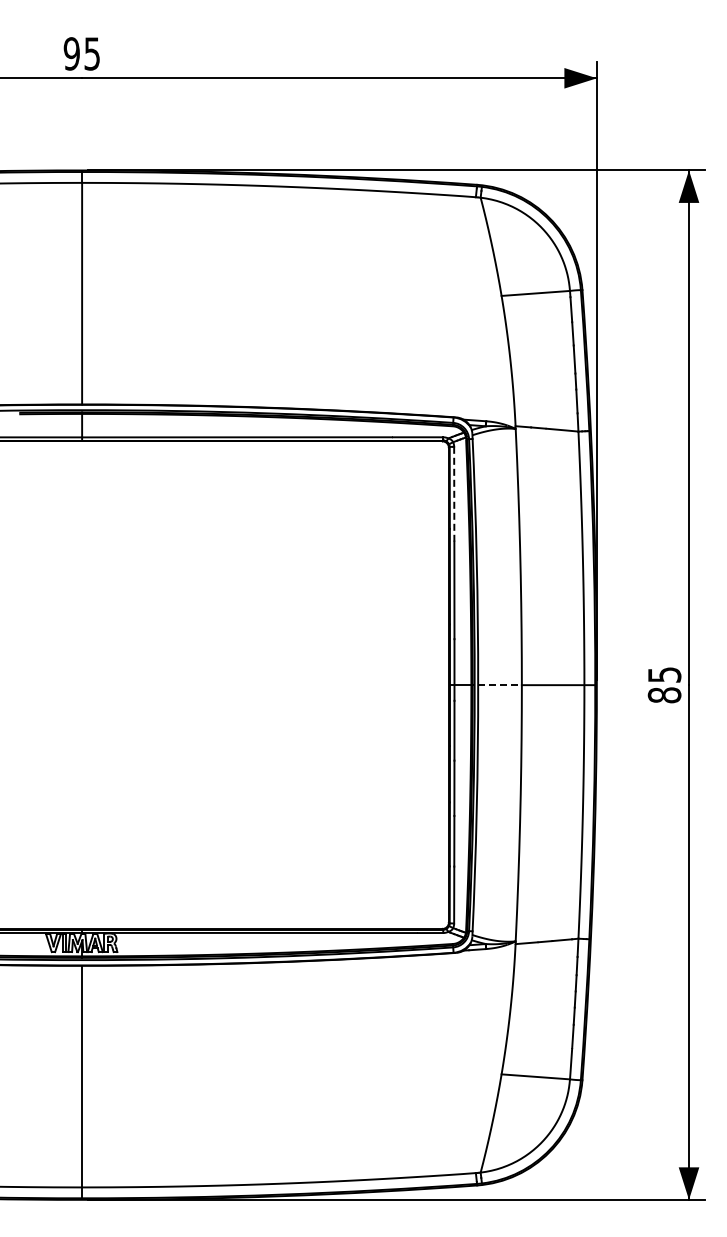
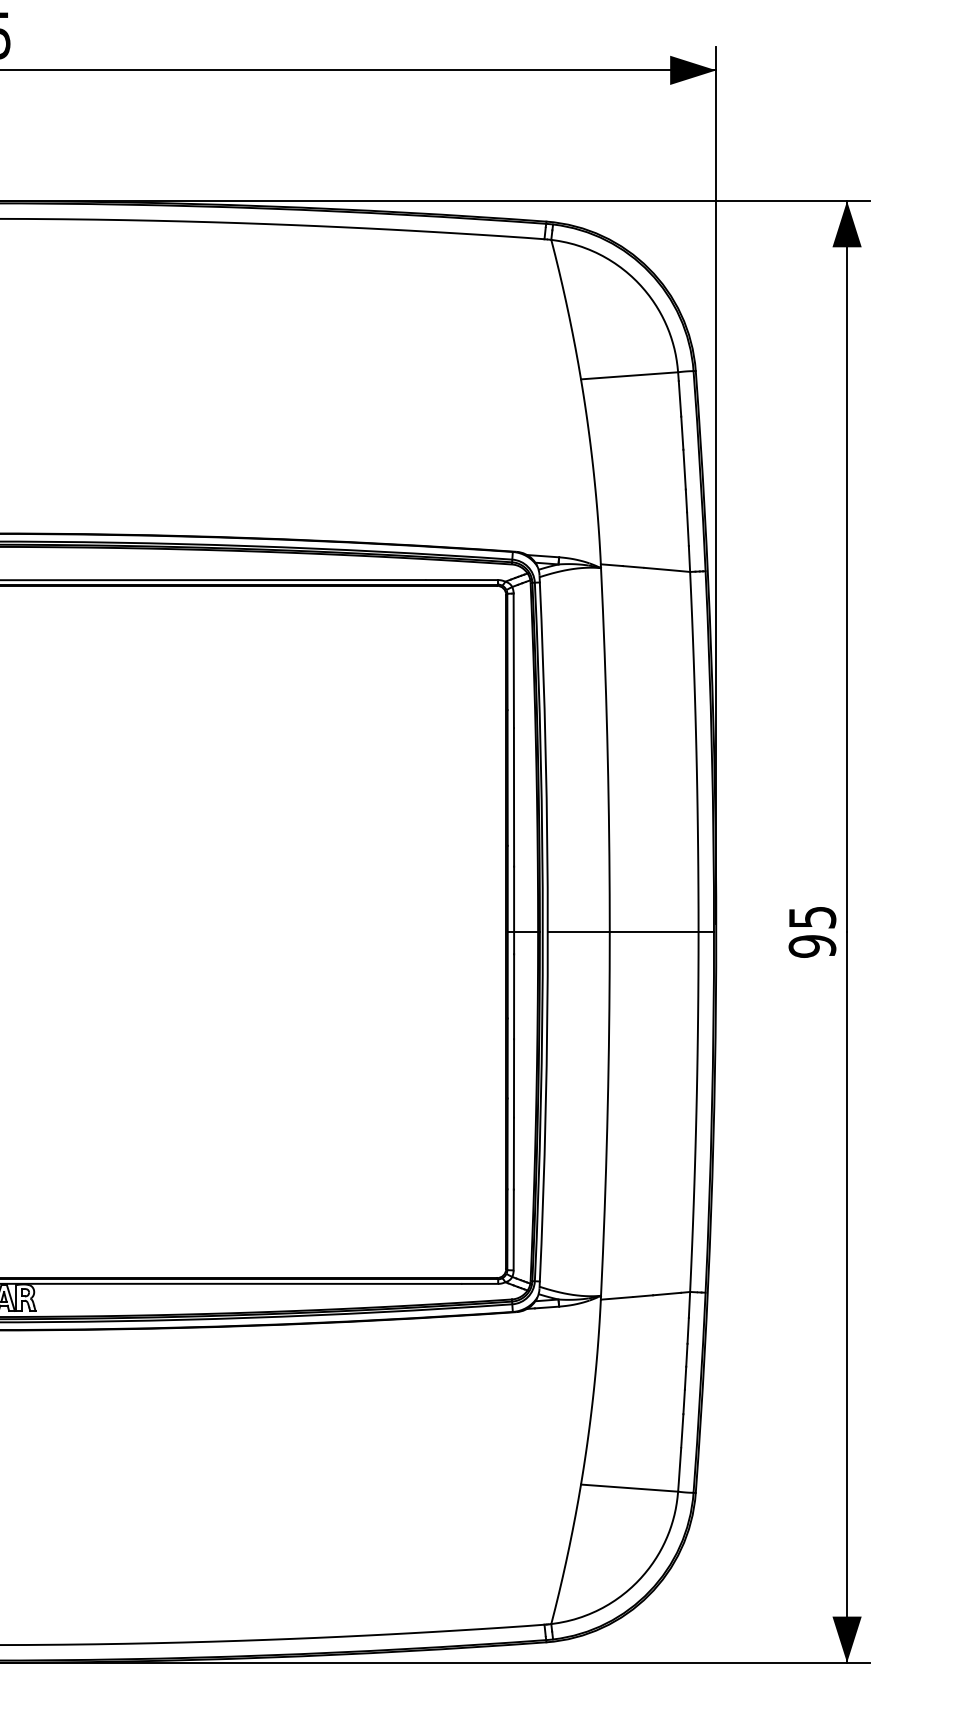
line: (454, 494) -> (514, 661), dashed -> solid
line: (500, 685) -> (579, 932), dashed -> solid
text: (664, 695) -> (812, 946), 85 -> 95

